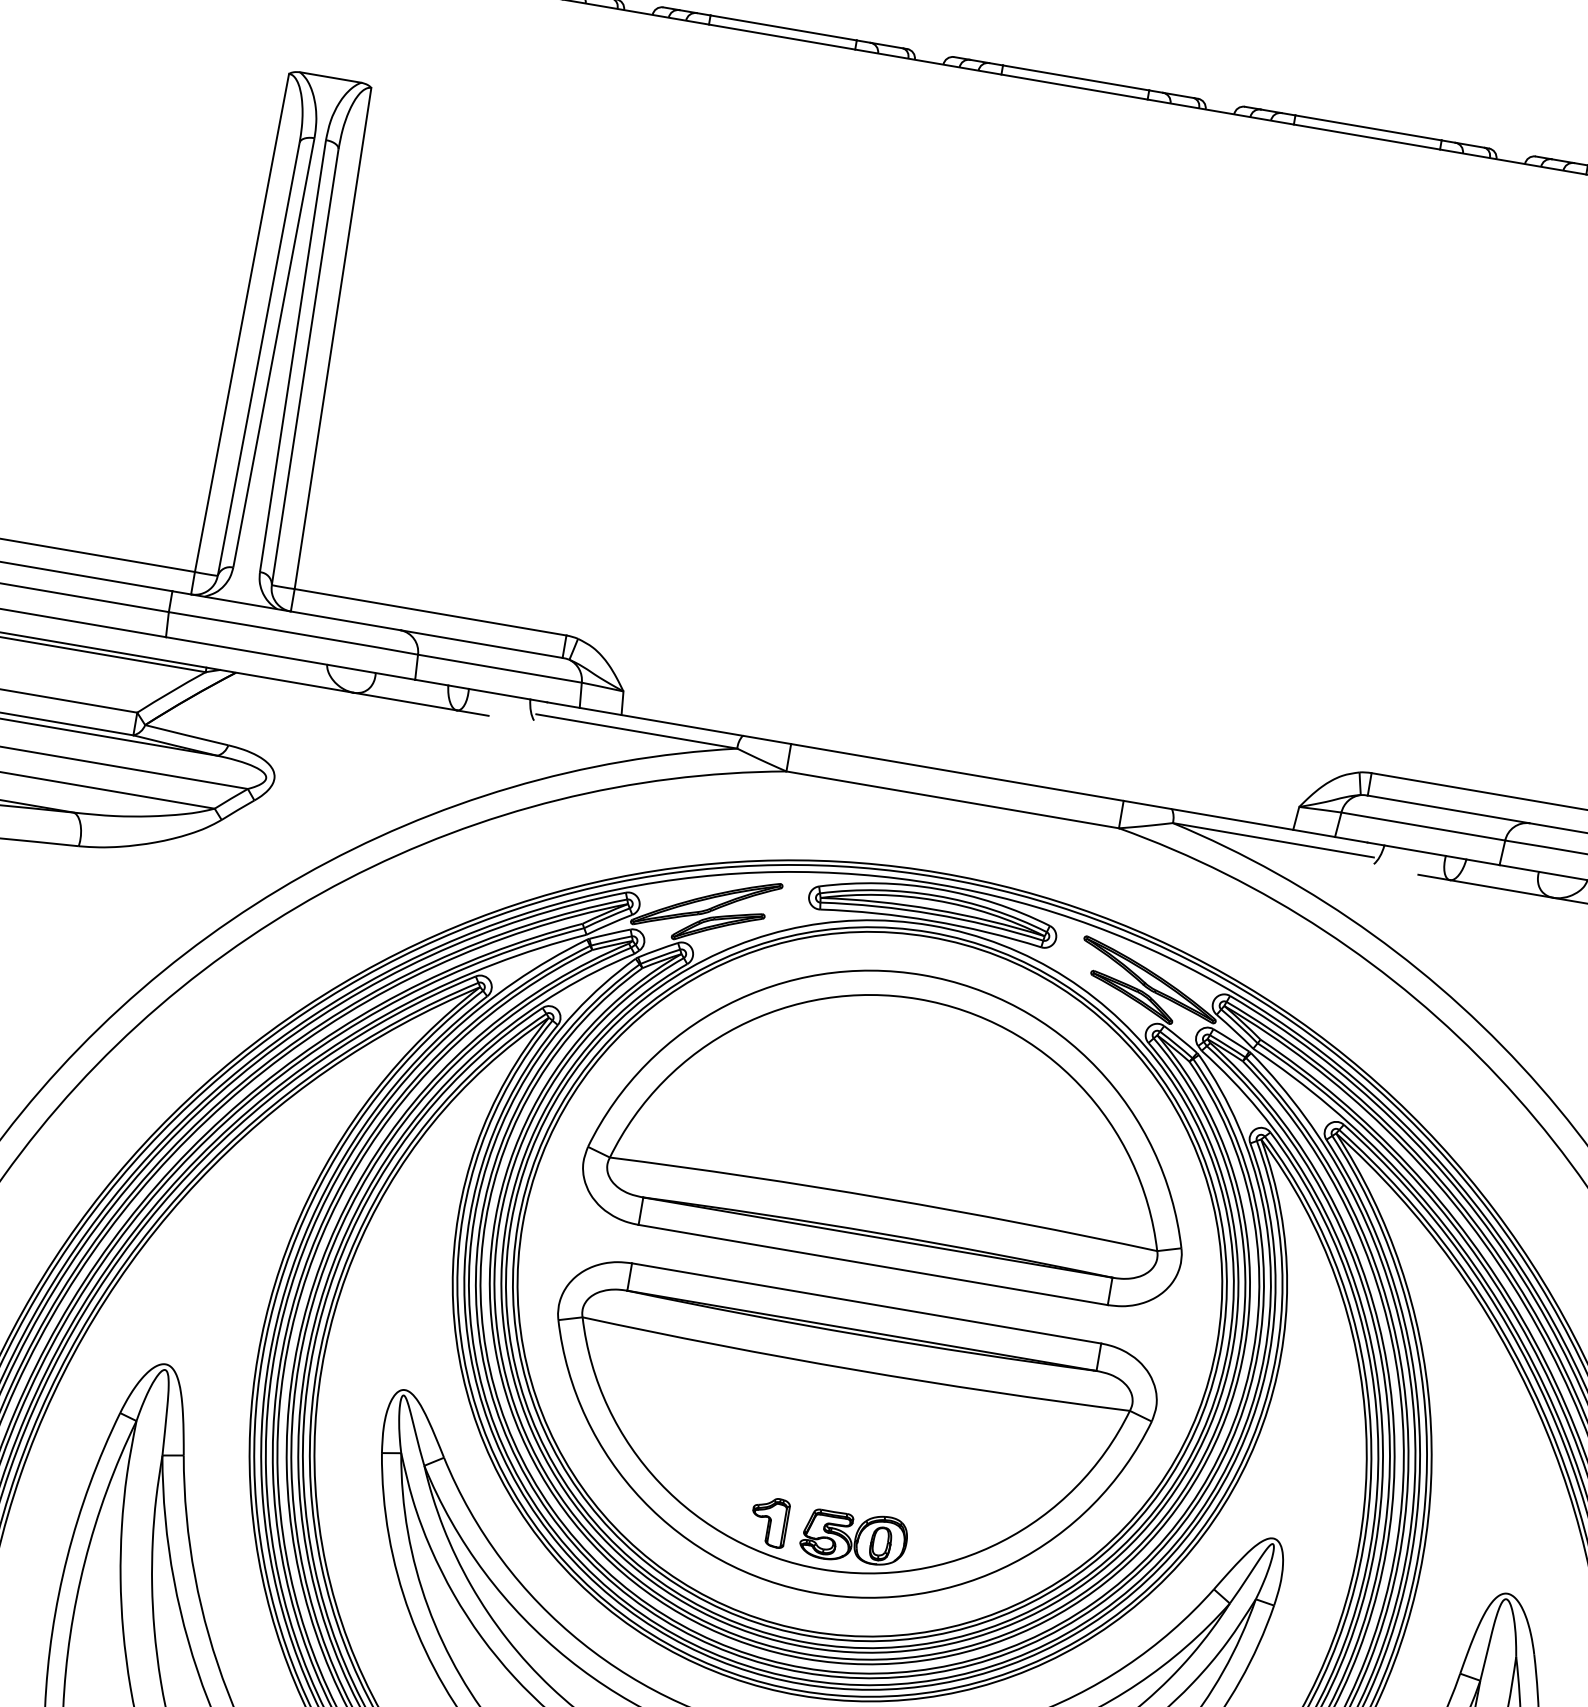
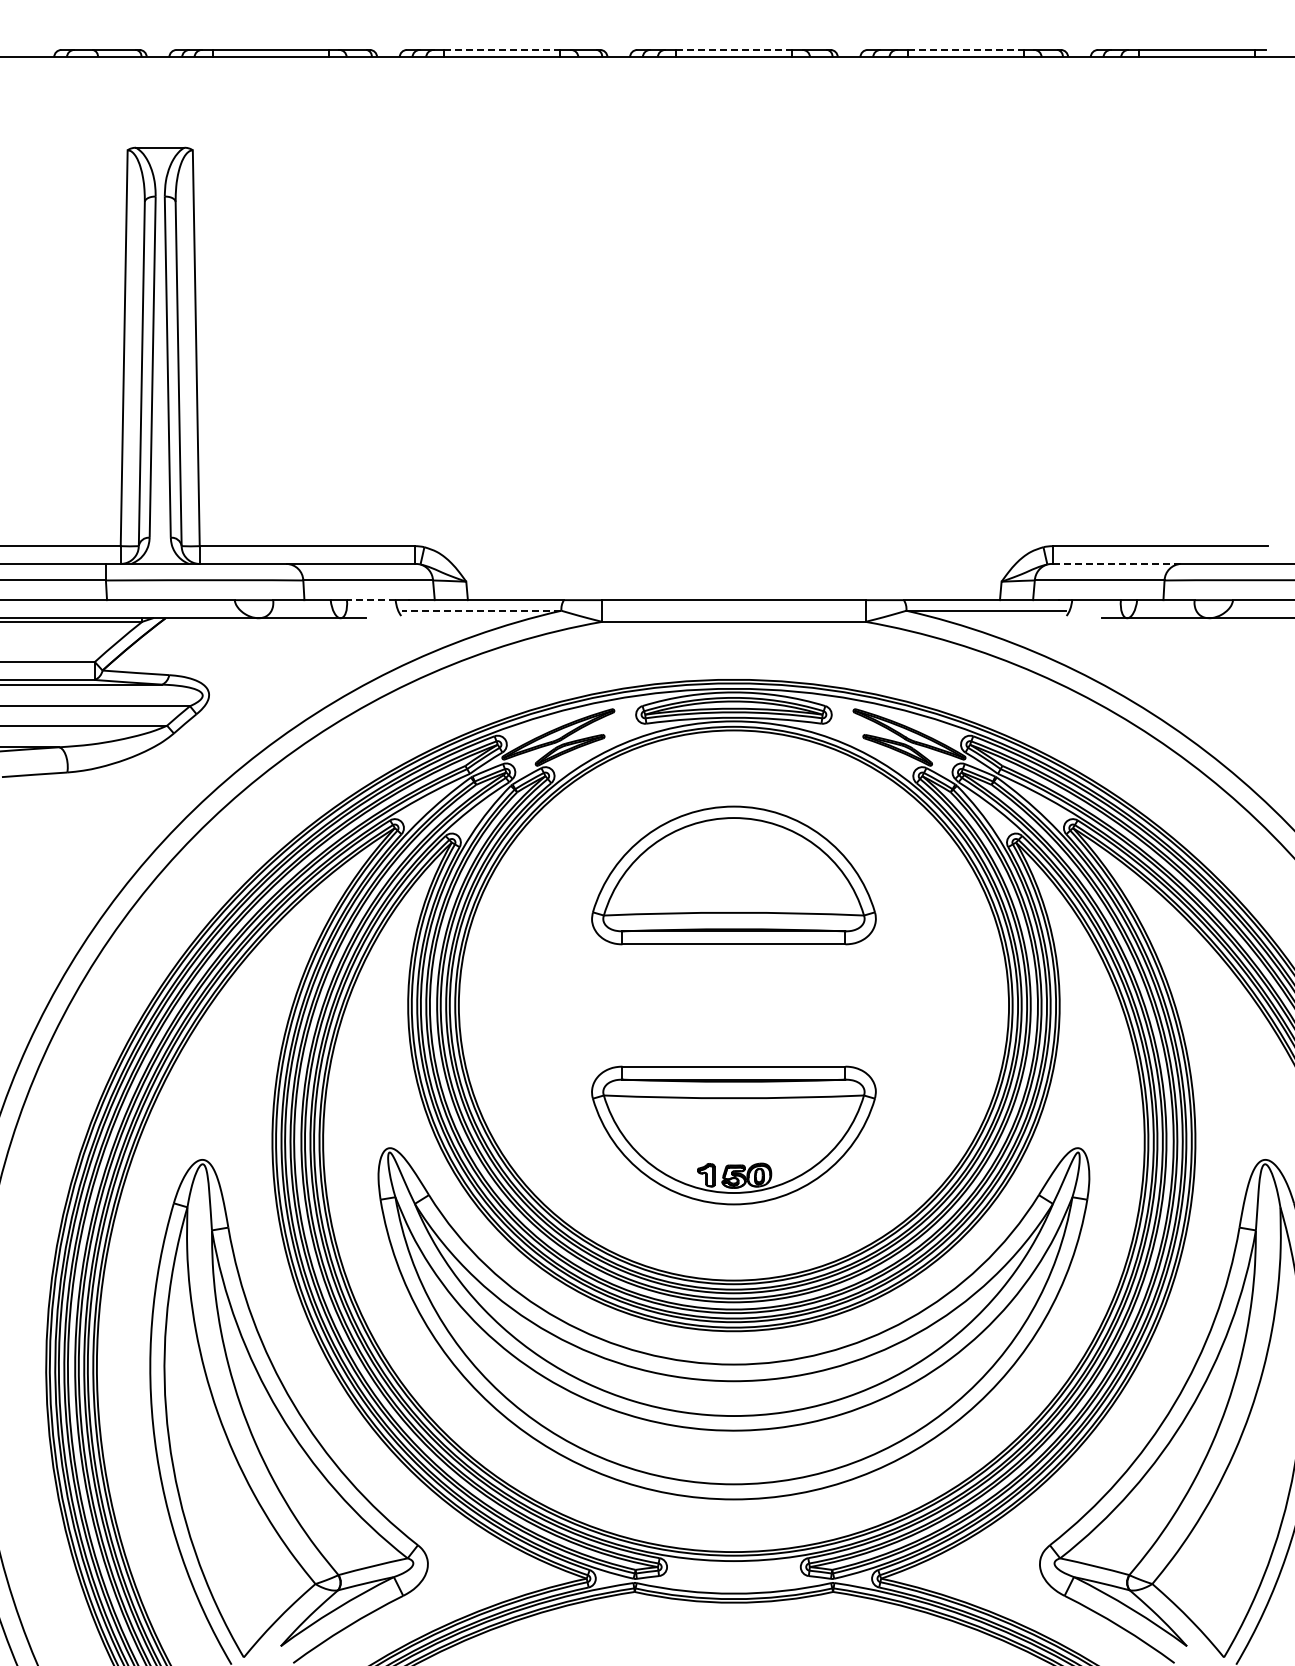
line: (784, 27) -> (502, 49), solid -> dashed
line: (1075, 77) -> (733, 49), solid -> dashed
line: (1368, 127) -> (965, 49), solid -> dashed
line: (498, 694) -> (370, 600), solid -> dashed
line: (636, 731) -> (481, 610), solid -> dashed
line: (1449, 808) -> (1117, 563), solid -> dashed
part: (897, 1119) -> (733, 875), size x0.6
part: (841, 1448) -> (733, 1135), size x0.6

